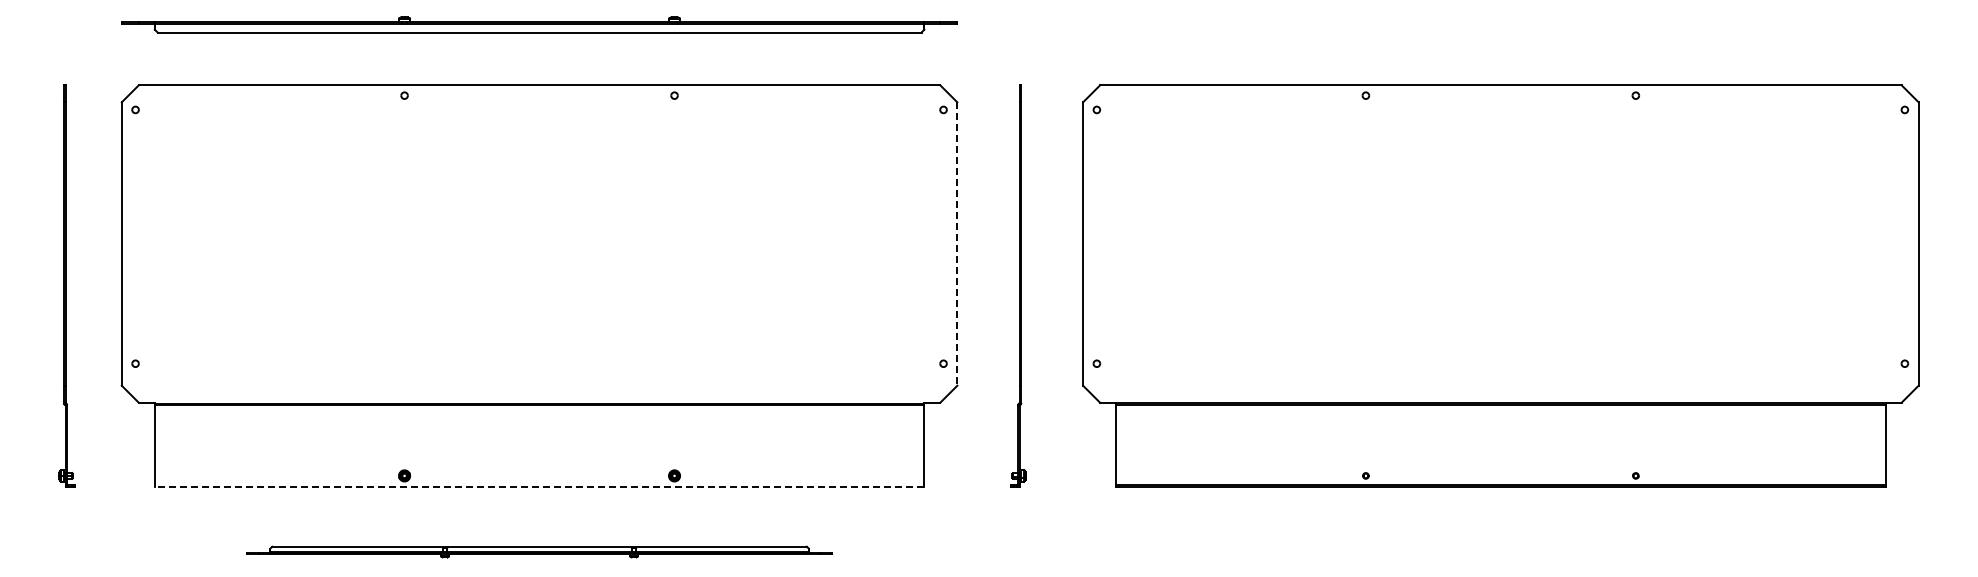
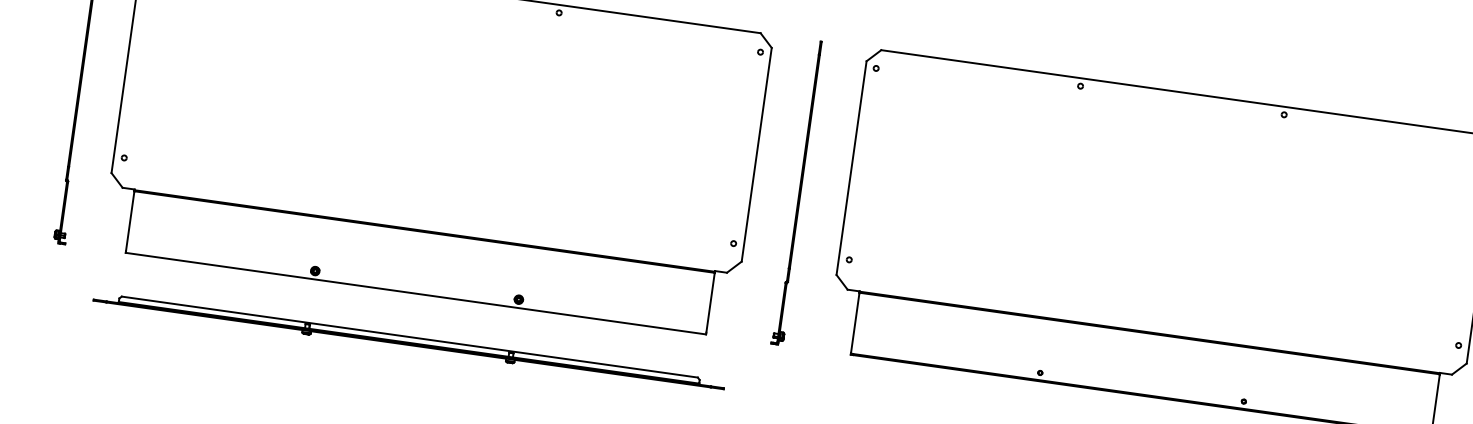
line: (957, 244) -> (756, 155), dashed -> solid
line: (539, 486) -> (415, 293), dashed -> solid
part: (539, 551) -> (409, 342), size x1.43

